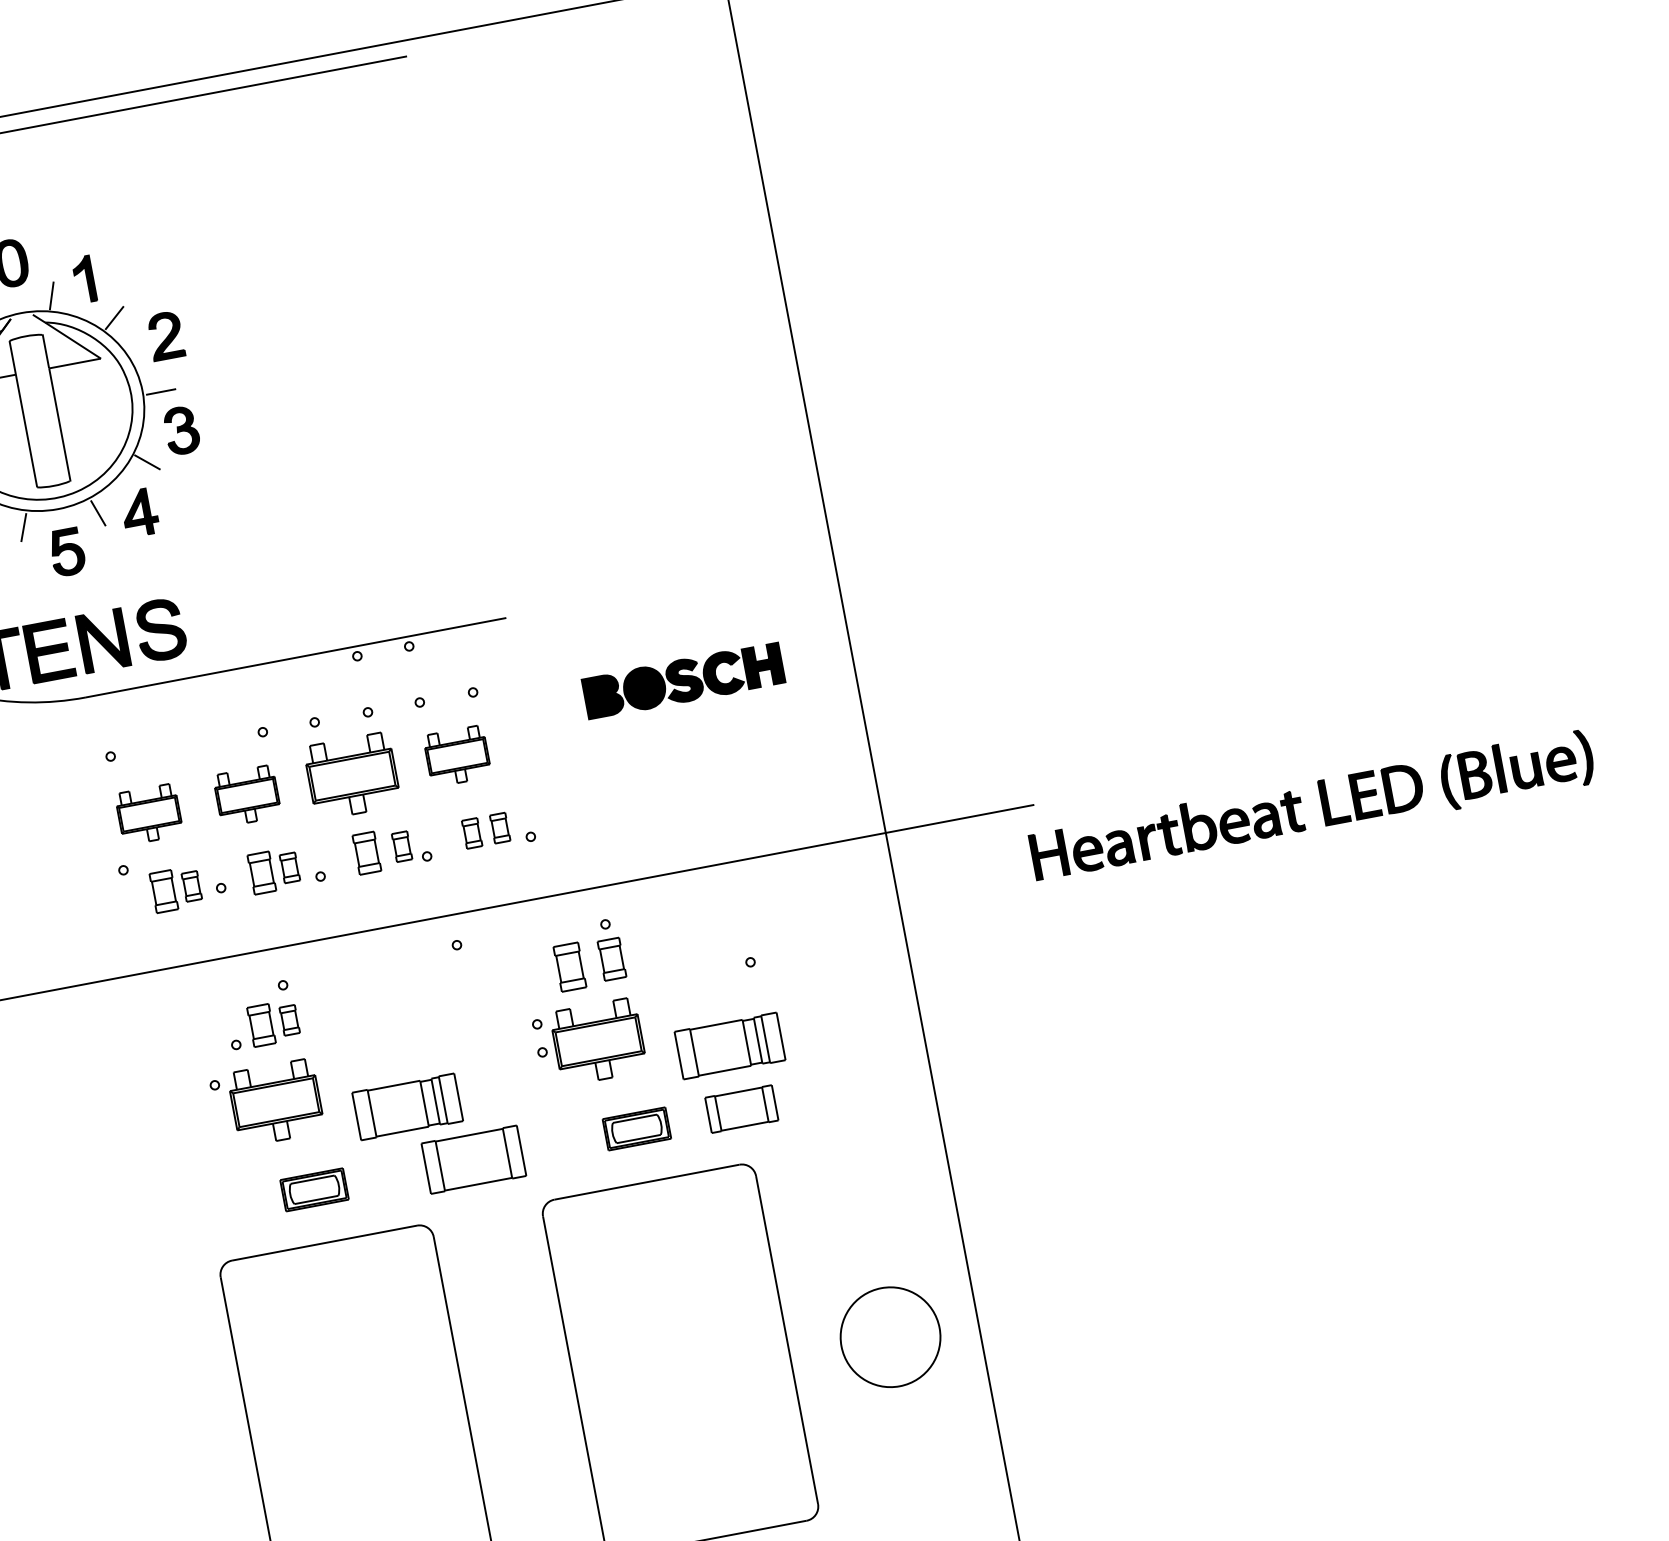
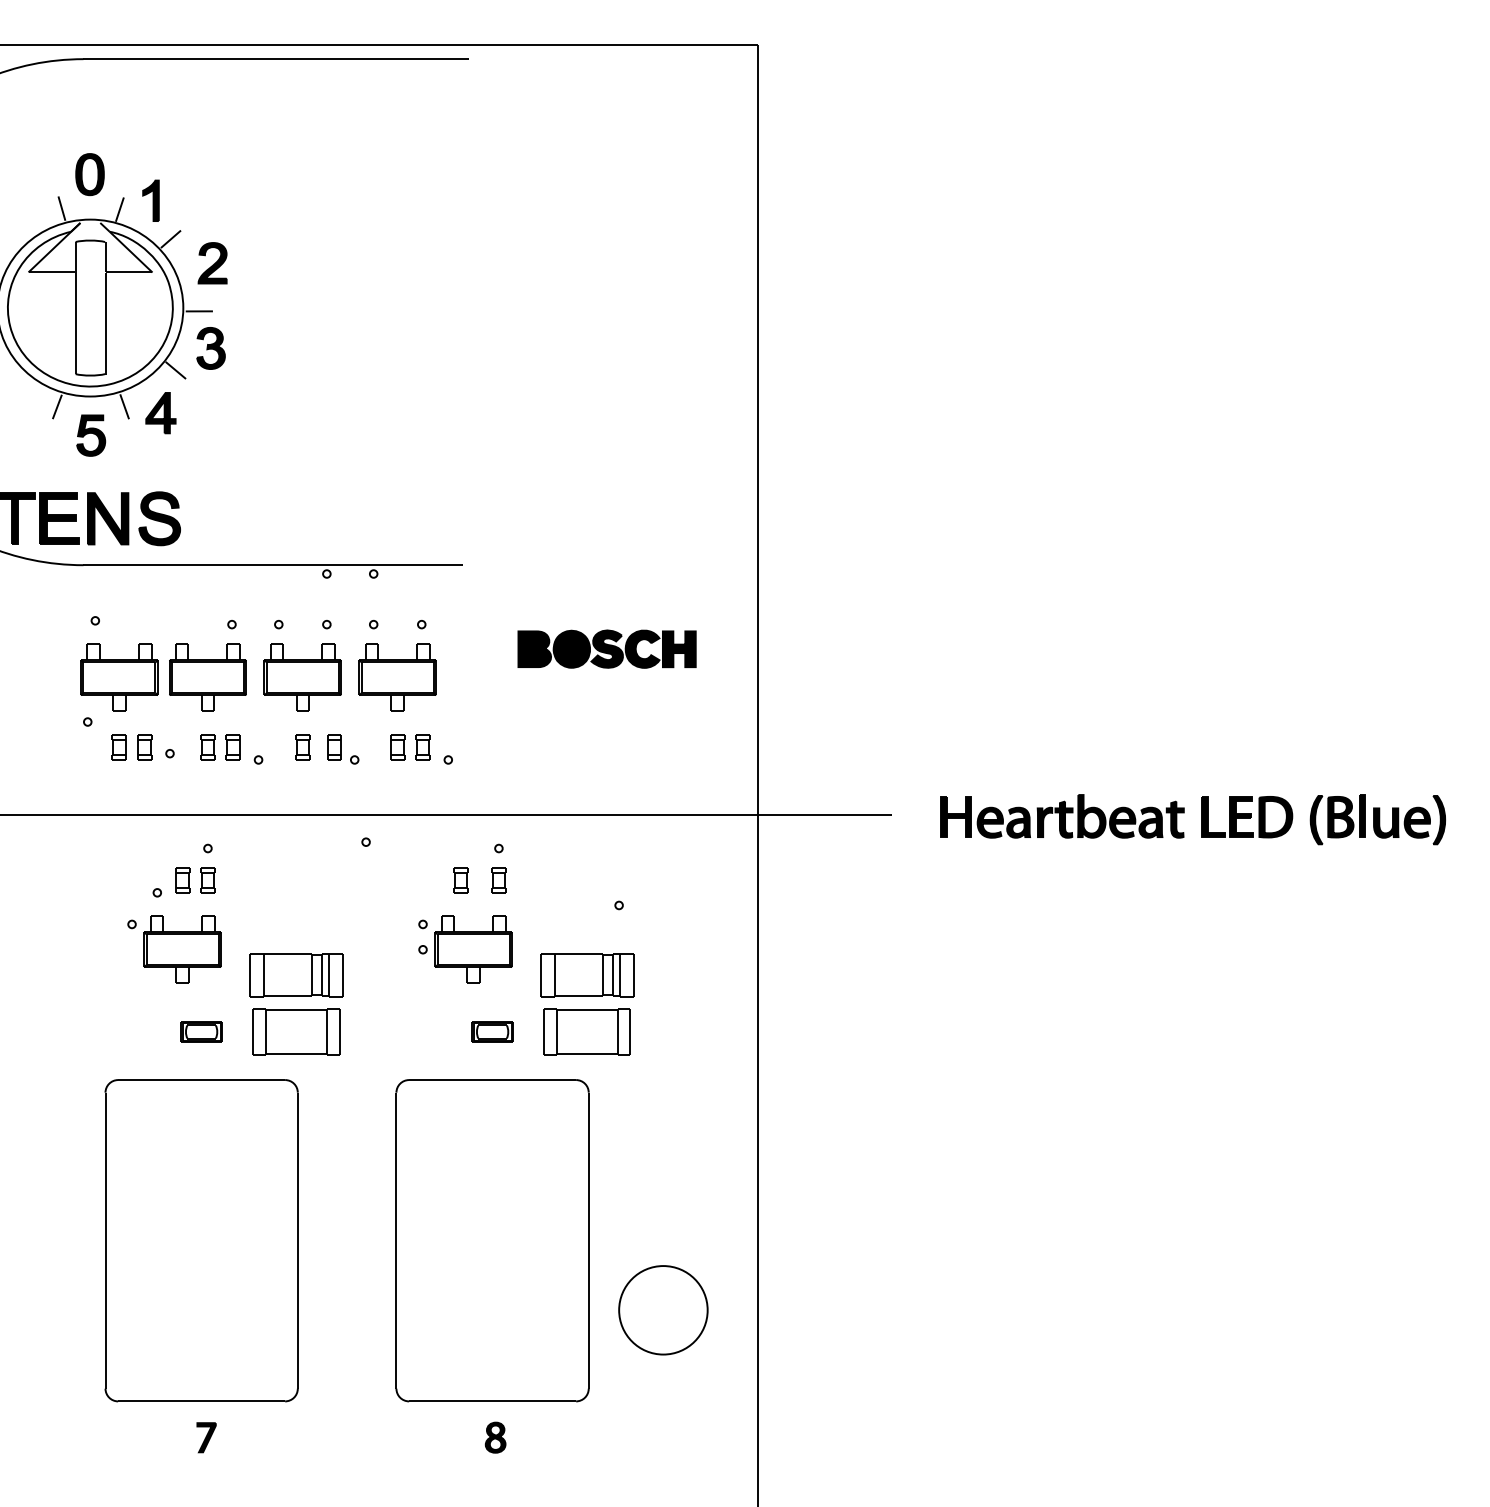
part: (457, 756) -> (397, 677), size x1.43
part: (246, 795) -> (207, 677), size x1.43
part: (1321, 806) -> (1201, 819), moved
part: (149, 814) -> (119, 677), size x1.43
part: (366, 853) -> (302, 747), size x0.71
part: (261, 873) -> (207, 747), size x0.71
part: (162, 892) -> (118, 747), size x0.71
part: (611, 959) -> (498, 880), size x0.71
part: (569, 967) -> (460, 880), size x0.62
part: (261, 1026) -> (182, 880), size x0.71
part: (740, 1108) -> (586, 1031), size x1.43
part: (636, 1128) -> (492, 1031), size x0.71
part: (473, 1159) -> (296, 1031), moved
part: (314, 1189) -> (201, 1031), size x0.71
part: (890, 1337) -> (663, 1310), moved

